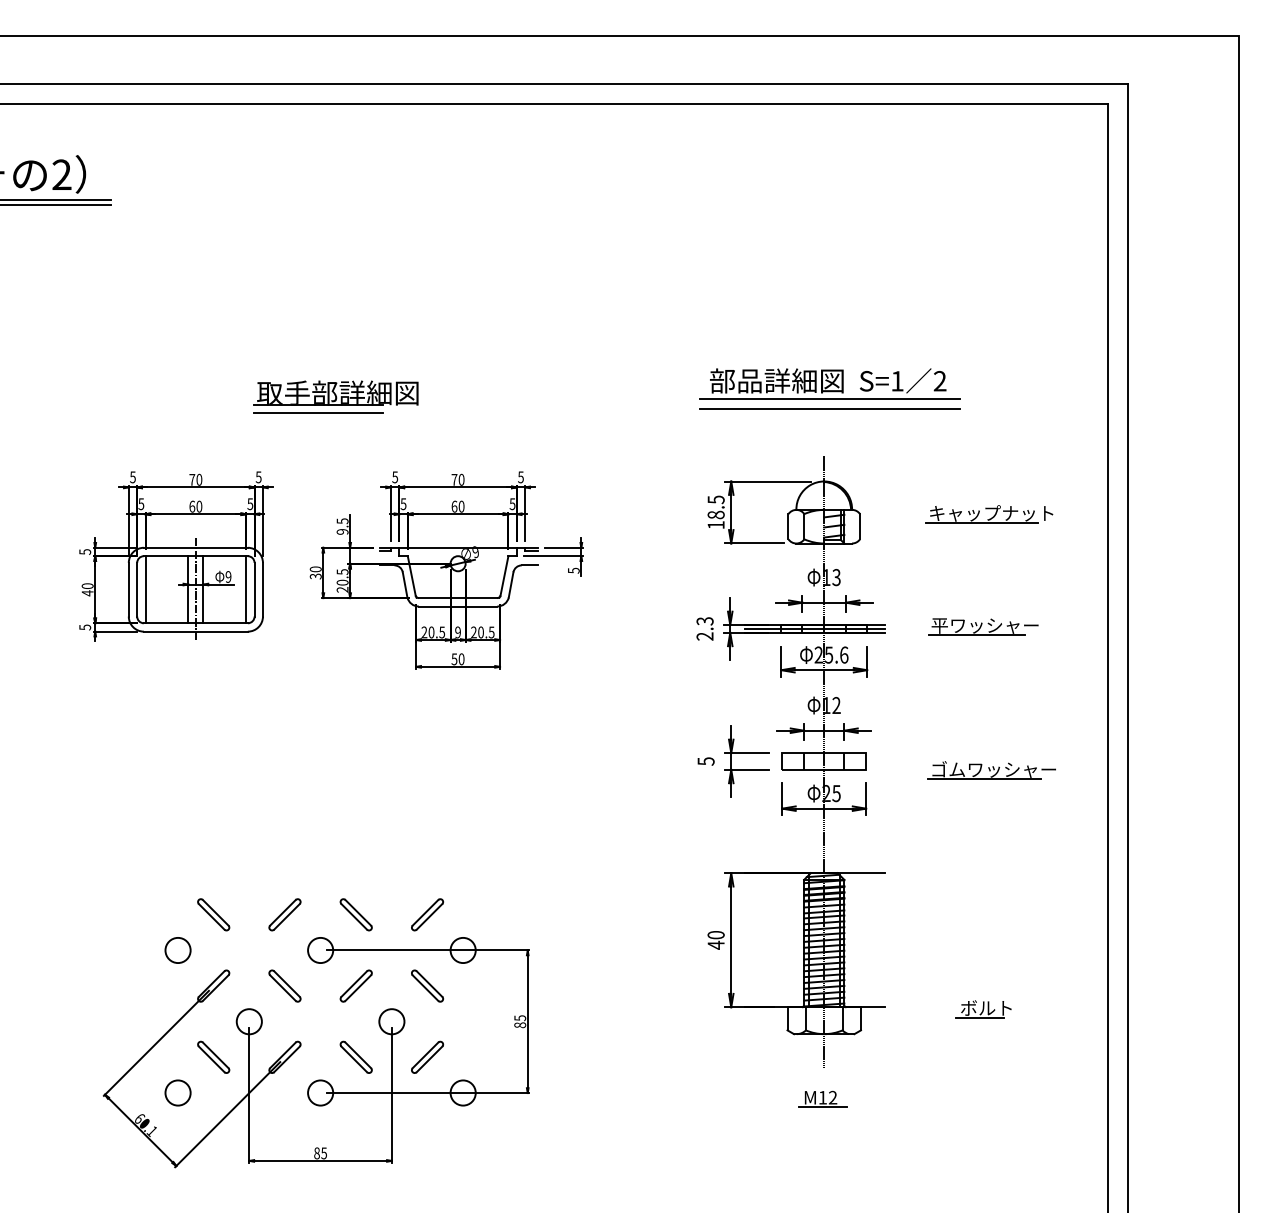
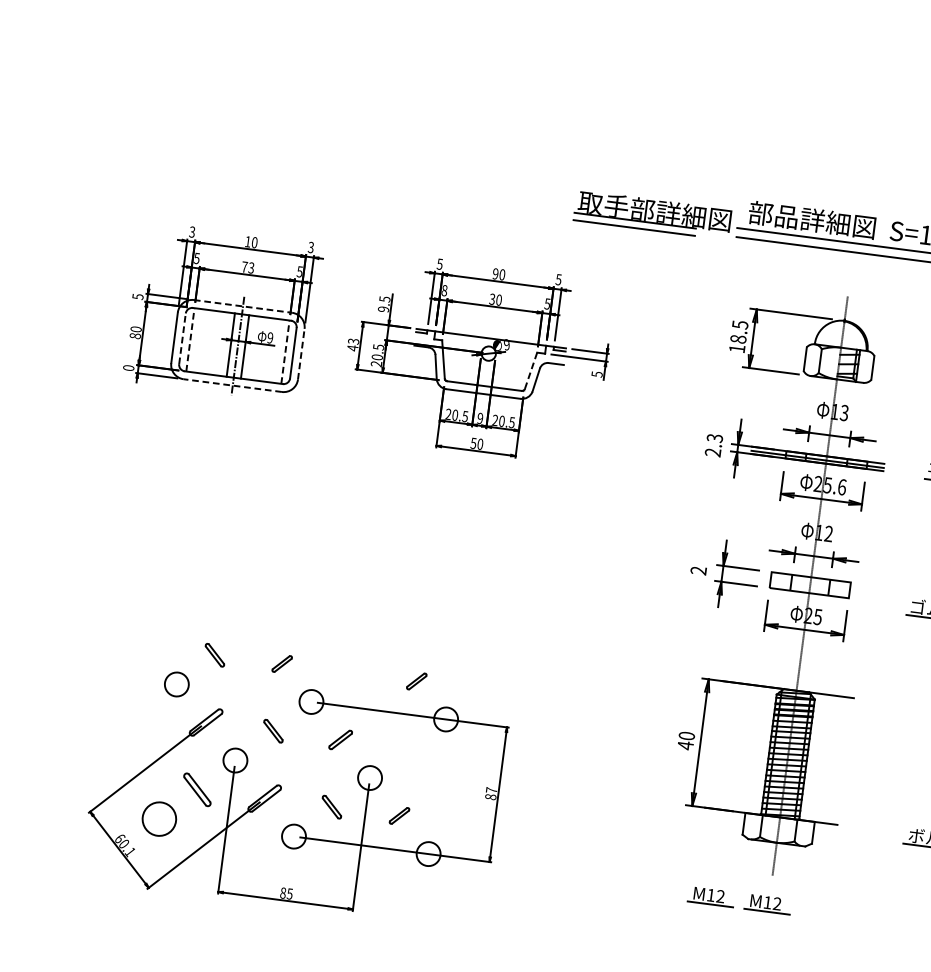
part: (335, 396) -> (652, 214), moved
text: (132, 476) -> (191, 231), 5 -> 3
text: (258, 476) -> (310, 246), 5 -> 3
text: (192, 479) -> (248, 241), 70 -> 10
text: (454, 479) -> (495, 273), 70 -> 90
text: (403, 503) -> (444, 290), 5 -> 8
text: (195, 506) -> (247, 267), 60 -> 73
text: (454, 506) -> (492, 299), 60 -> 30
line: (196, 547) -> (243, 306), solid -> dashed
text: (315, 572) -> (353, 344), 30 -> 43
line: (504, 575) -> (531, 370), solid -> dashed
line: (137, 589) -> (182, 338), solid -> dashed
line: (145, 589) -> (190, 339), solid -> dashed
line: (246, 589) -> (285, 352), solid -> dashed
line: (262, 589) -> (300, 353), solid -> dashed
text: (87, 593) -> (135, 336), 40 -> 80
text: (85, 627) -> (129, 368), 5 -> 0
line: (195, 631) -> (232, 385), solid -> dashed
text: (705, 761) -> (698, 570), 5 -> 2
part: (213, 914) -> (214, 654), size x0.7
part: (284, 914) -> (281, 663), size x0.6
part: (355, 914) -> (348, 672), removed
part: (427, 914) -> (416, 681), size x0.6
part: (284, 985) -> (273, 730), size x0.7
part: (355, 985) -> (340, 739), size x0.7
part: (427, 985) -> (408, 748), removed
text: (520, 1018) -> (491, 790), 85 -> 87
part: (355, 1056) -> (331, 806), size x0.7
part: (427, 1056) -> (399, 815), size x0.6
circle: (177, 1092) -> (158, 818), size x1.4
part: (762, 1098) -> (710, 895), added

